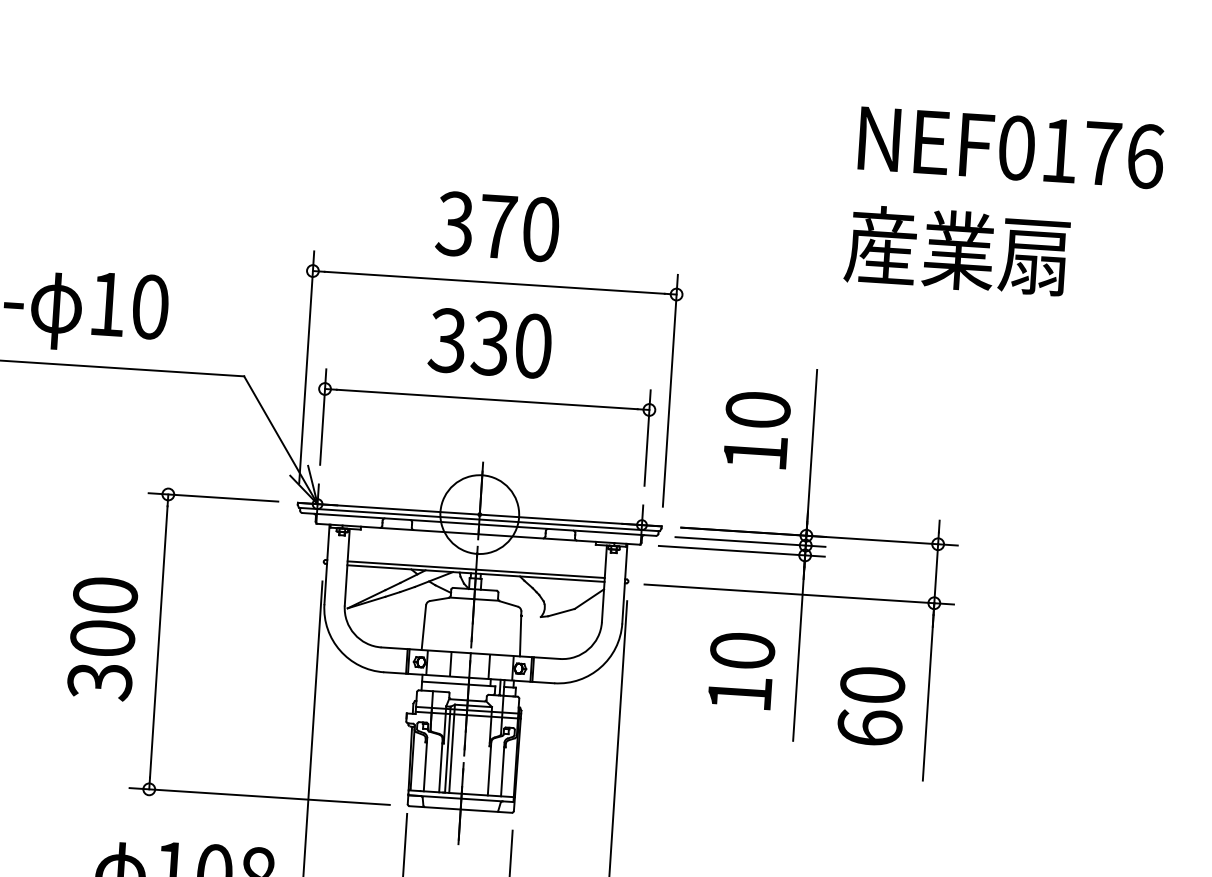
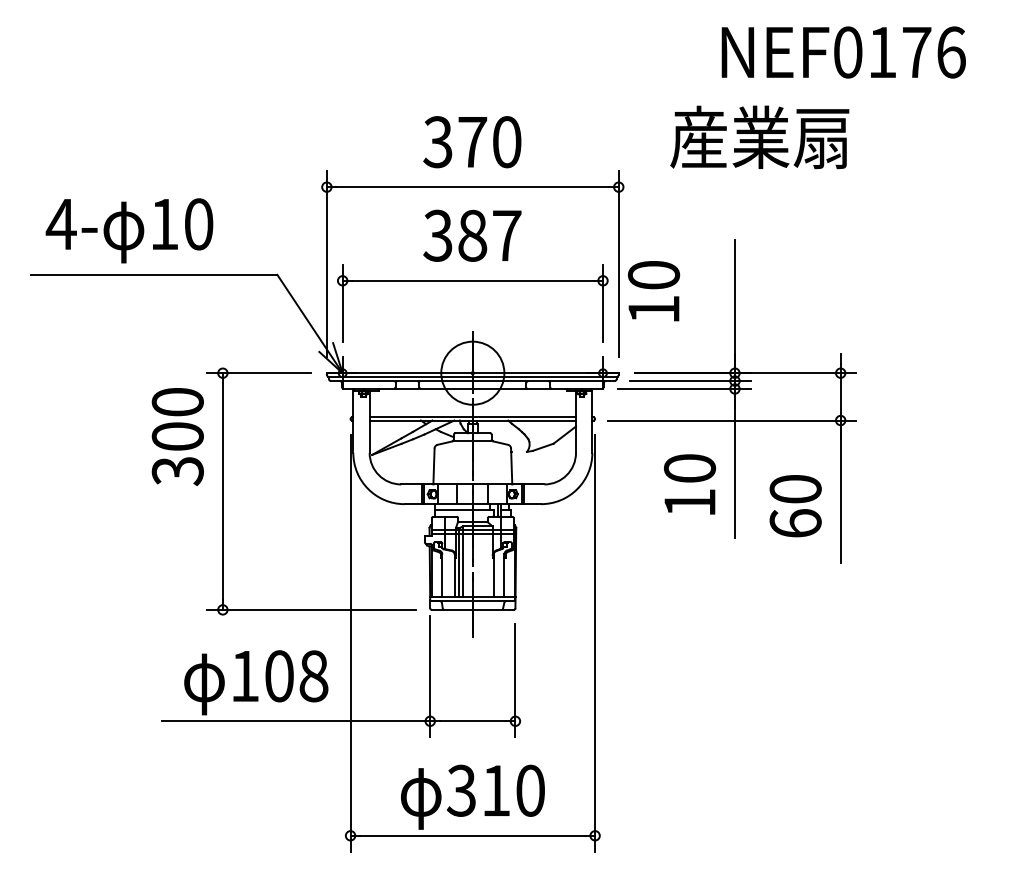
text: (1011, 147) -> (843, 52), moved
text: (956, 250) -> (759, 137), moved
text: (511, 344) -> (489, 235), 330 -> 387
text: (757, 430) -> (654, 291), moved
text: (102, 638) -> (177, 436), moved

